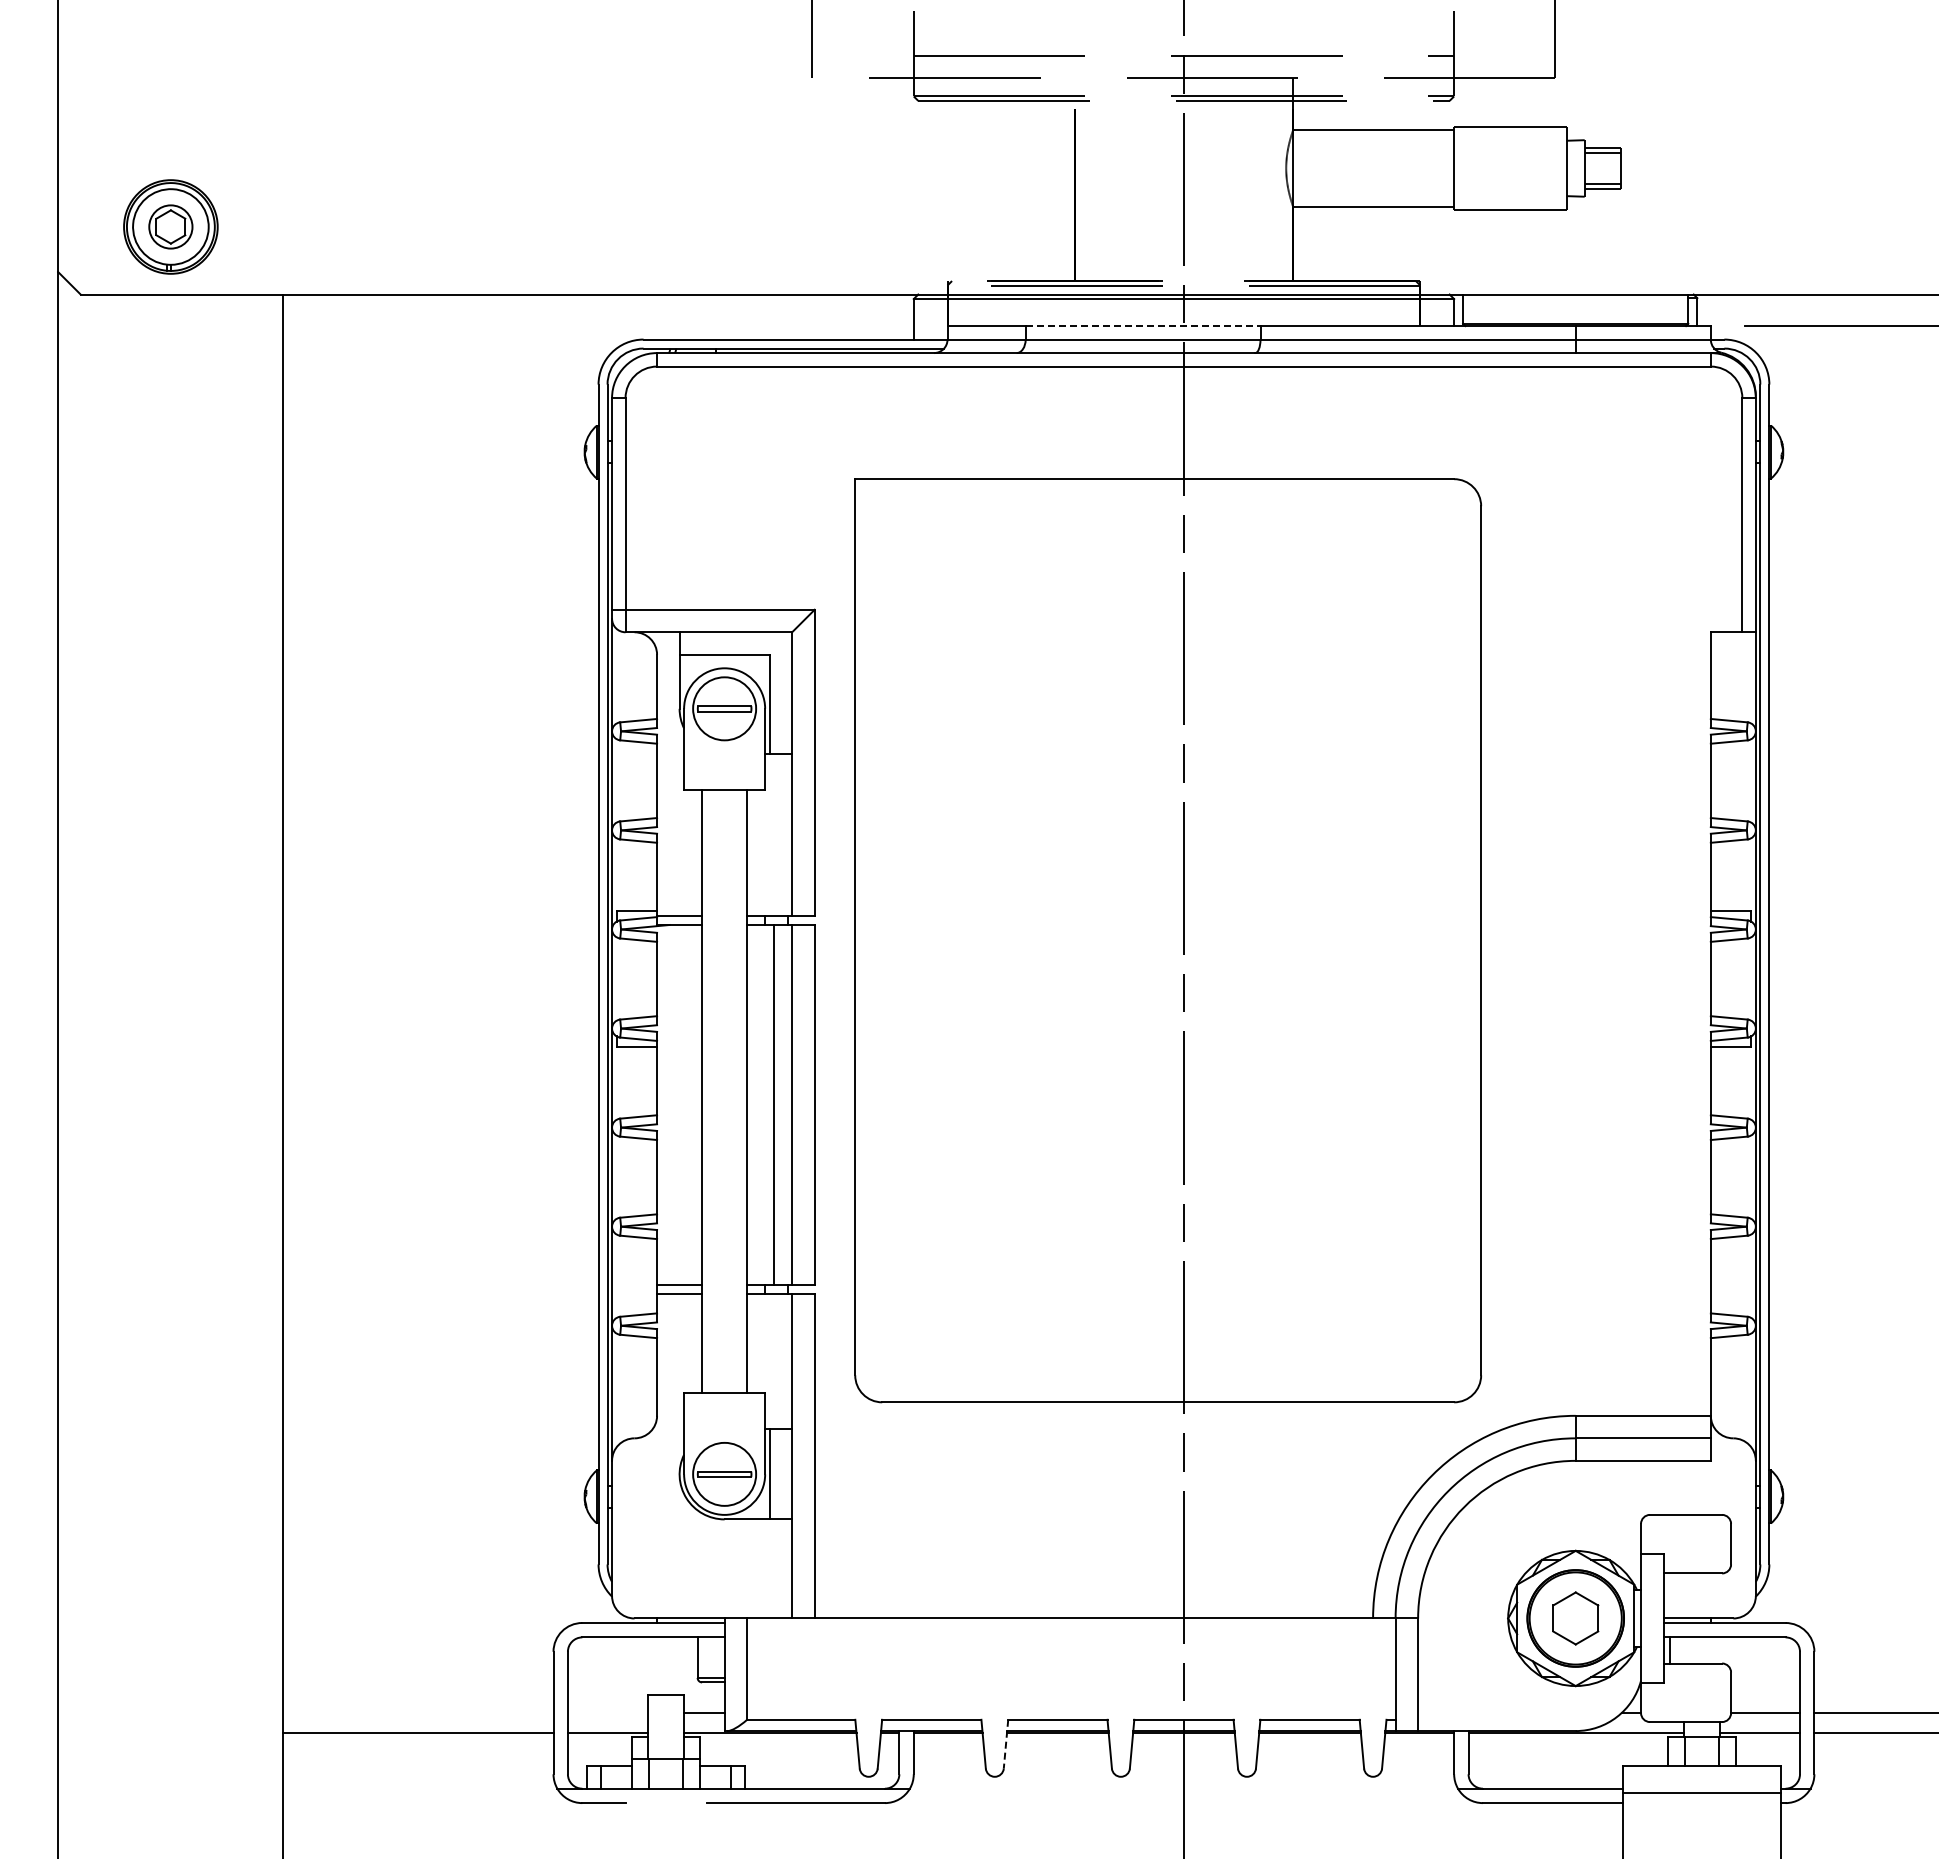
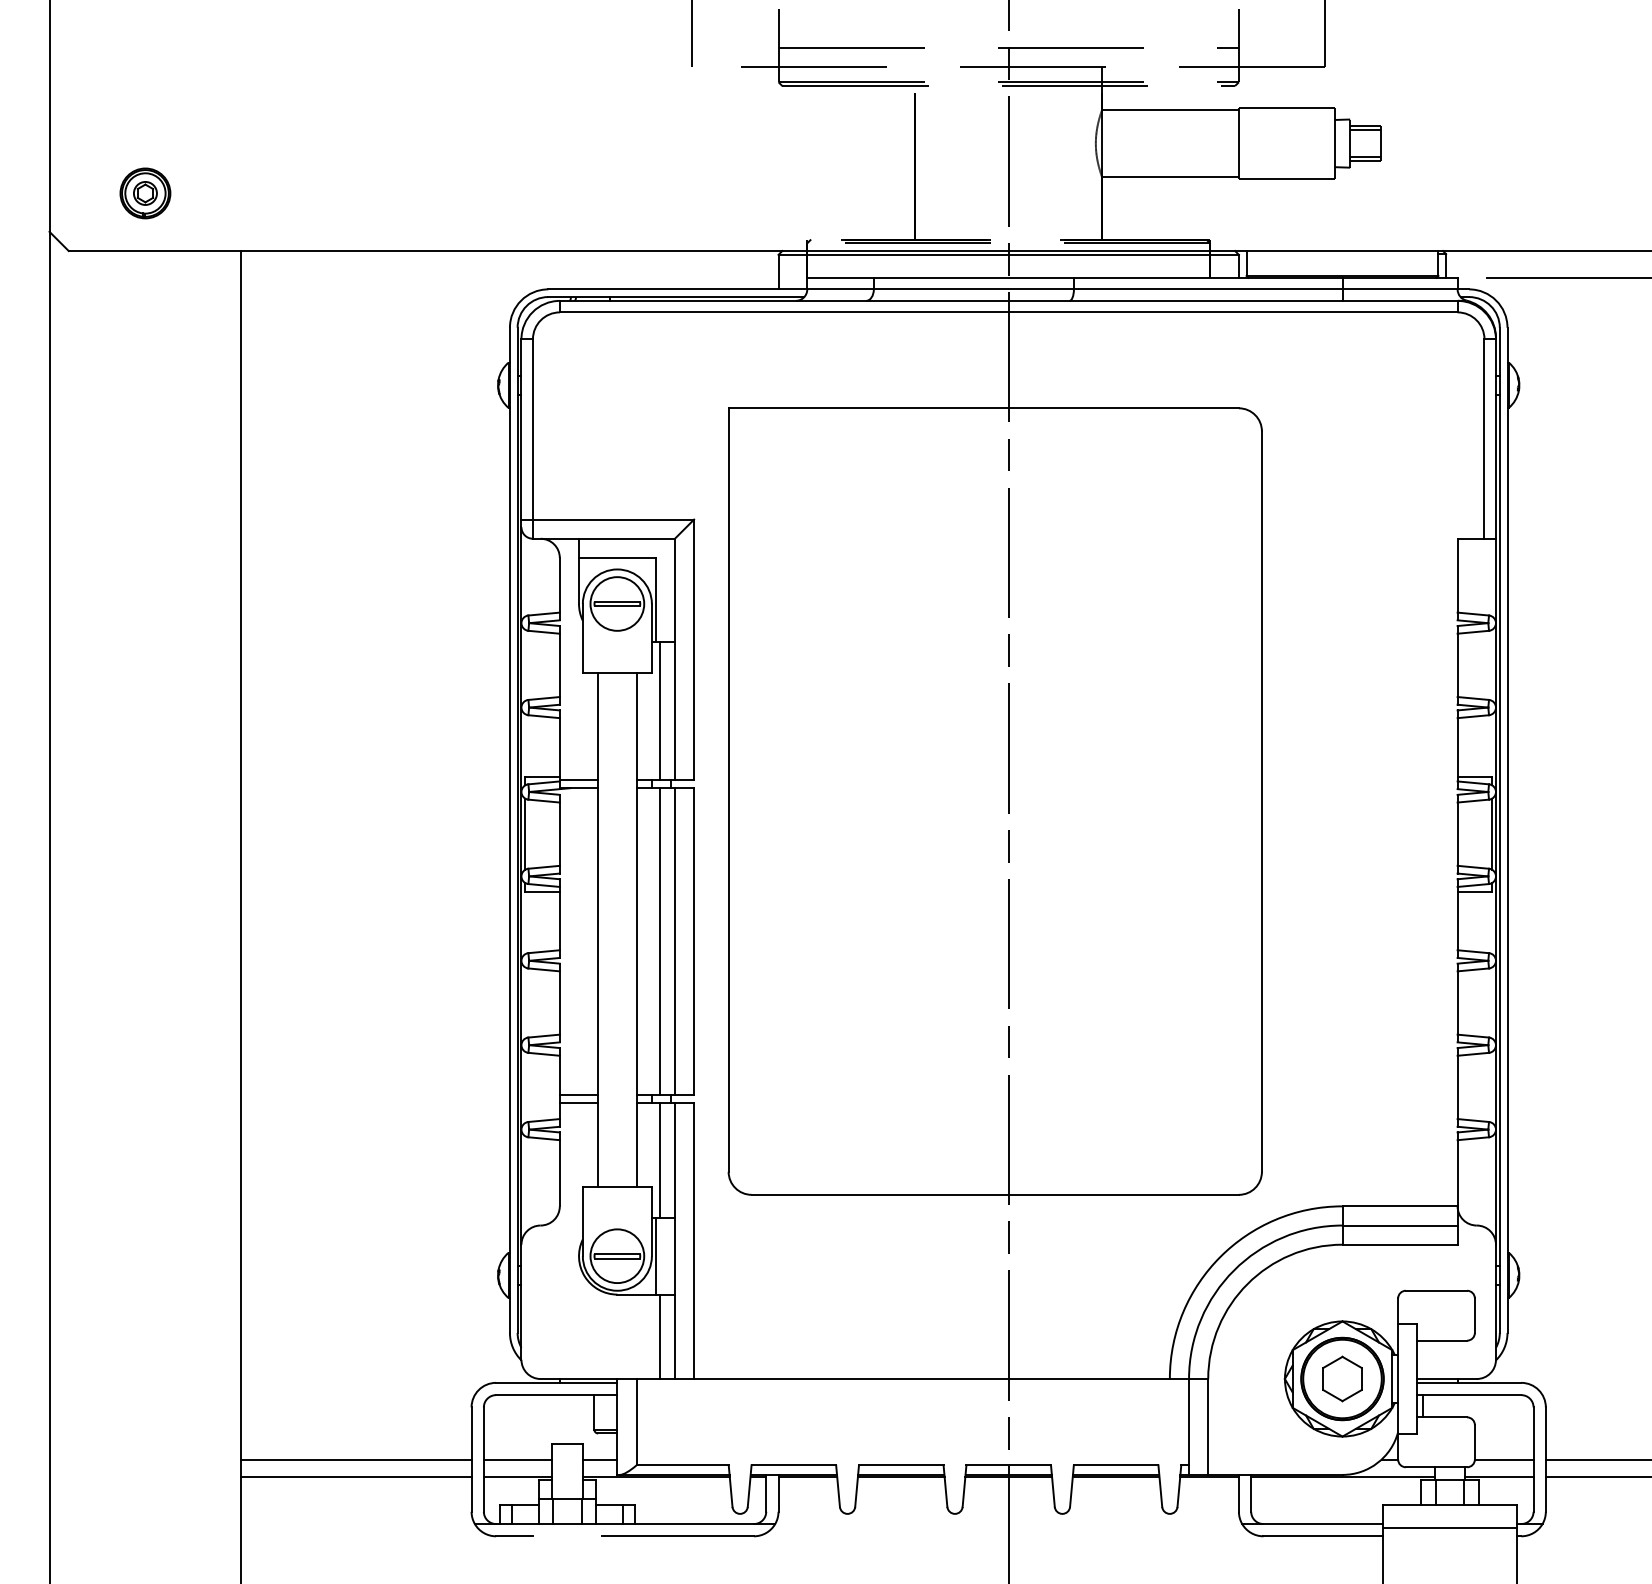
part: (170, 226) -> (145, 193), size x0.62
line: (1143, 326) -> (974, 278), dashed -> solid
line: (774, 834) -> (659, 711), added
line: (616, 978) -> (525, 833), added
line: (1751, 978) -> (1492, 833), added
line: (774, 1361) -> (659, 1160), added
line: (774, 1568) -> (659, 1336), added
line: (418, 1713) -> (356, 1459), added
line: (607, 1713) -> (517, 1459), added
line: (1006, 1744) -> (857, 1486), dashed -> solid

